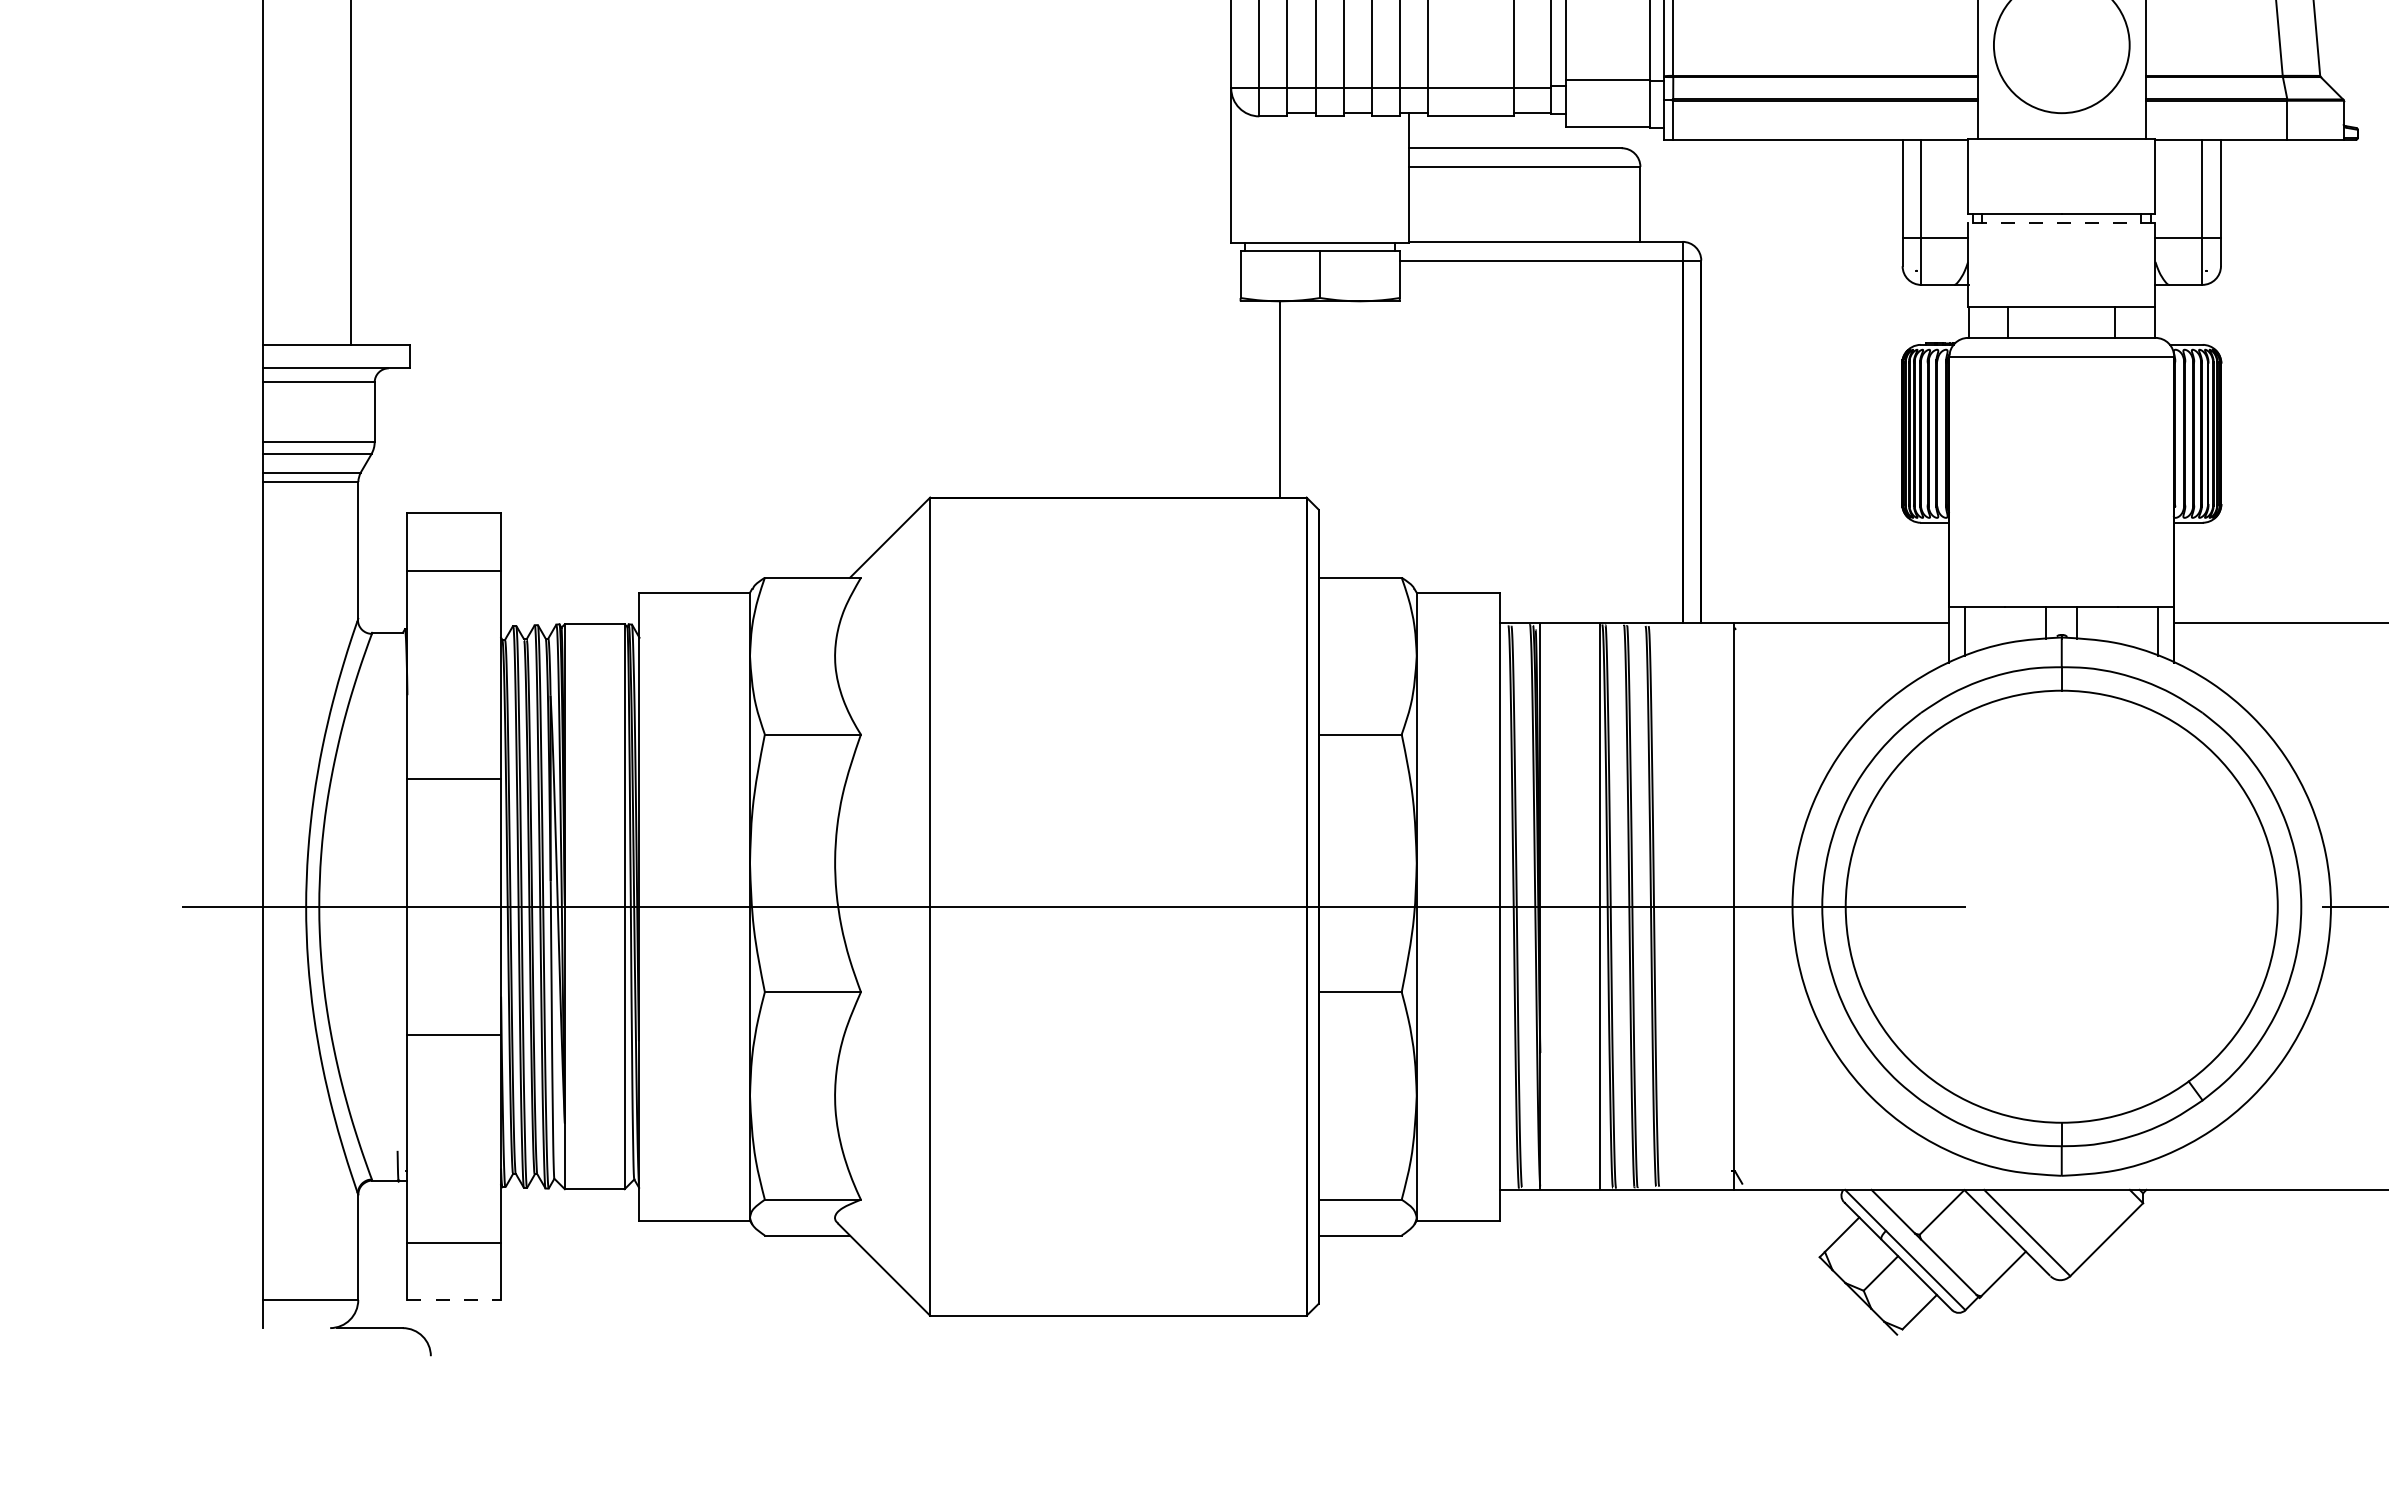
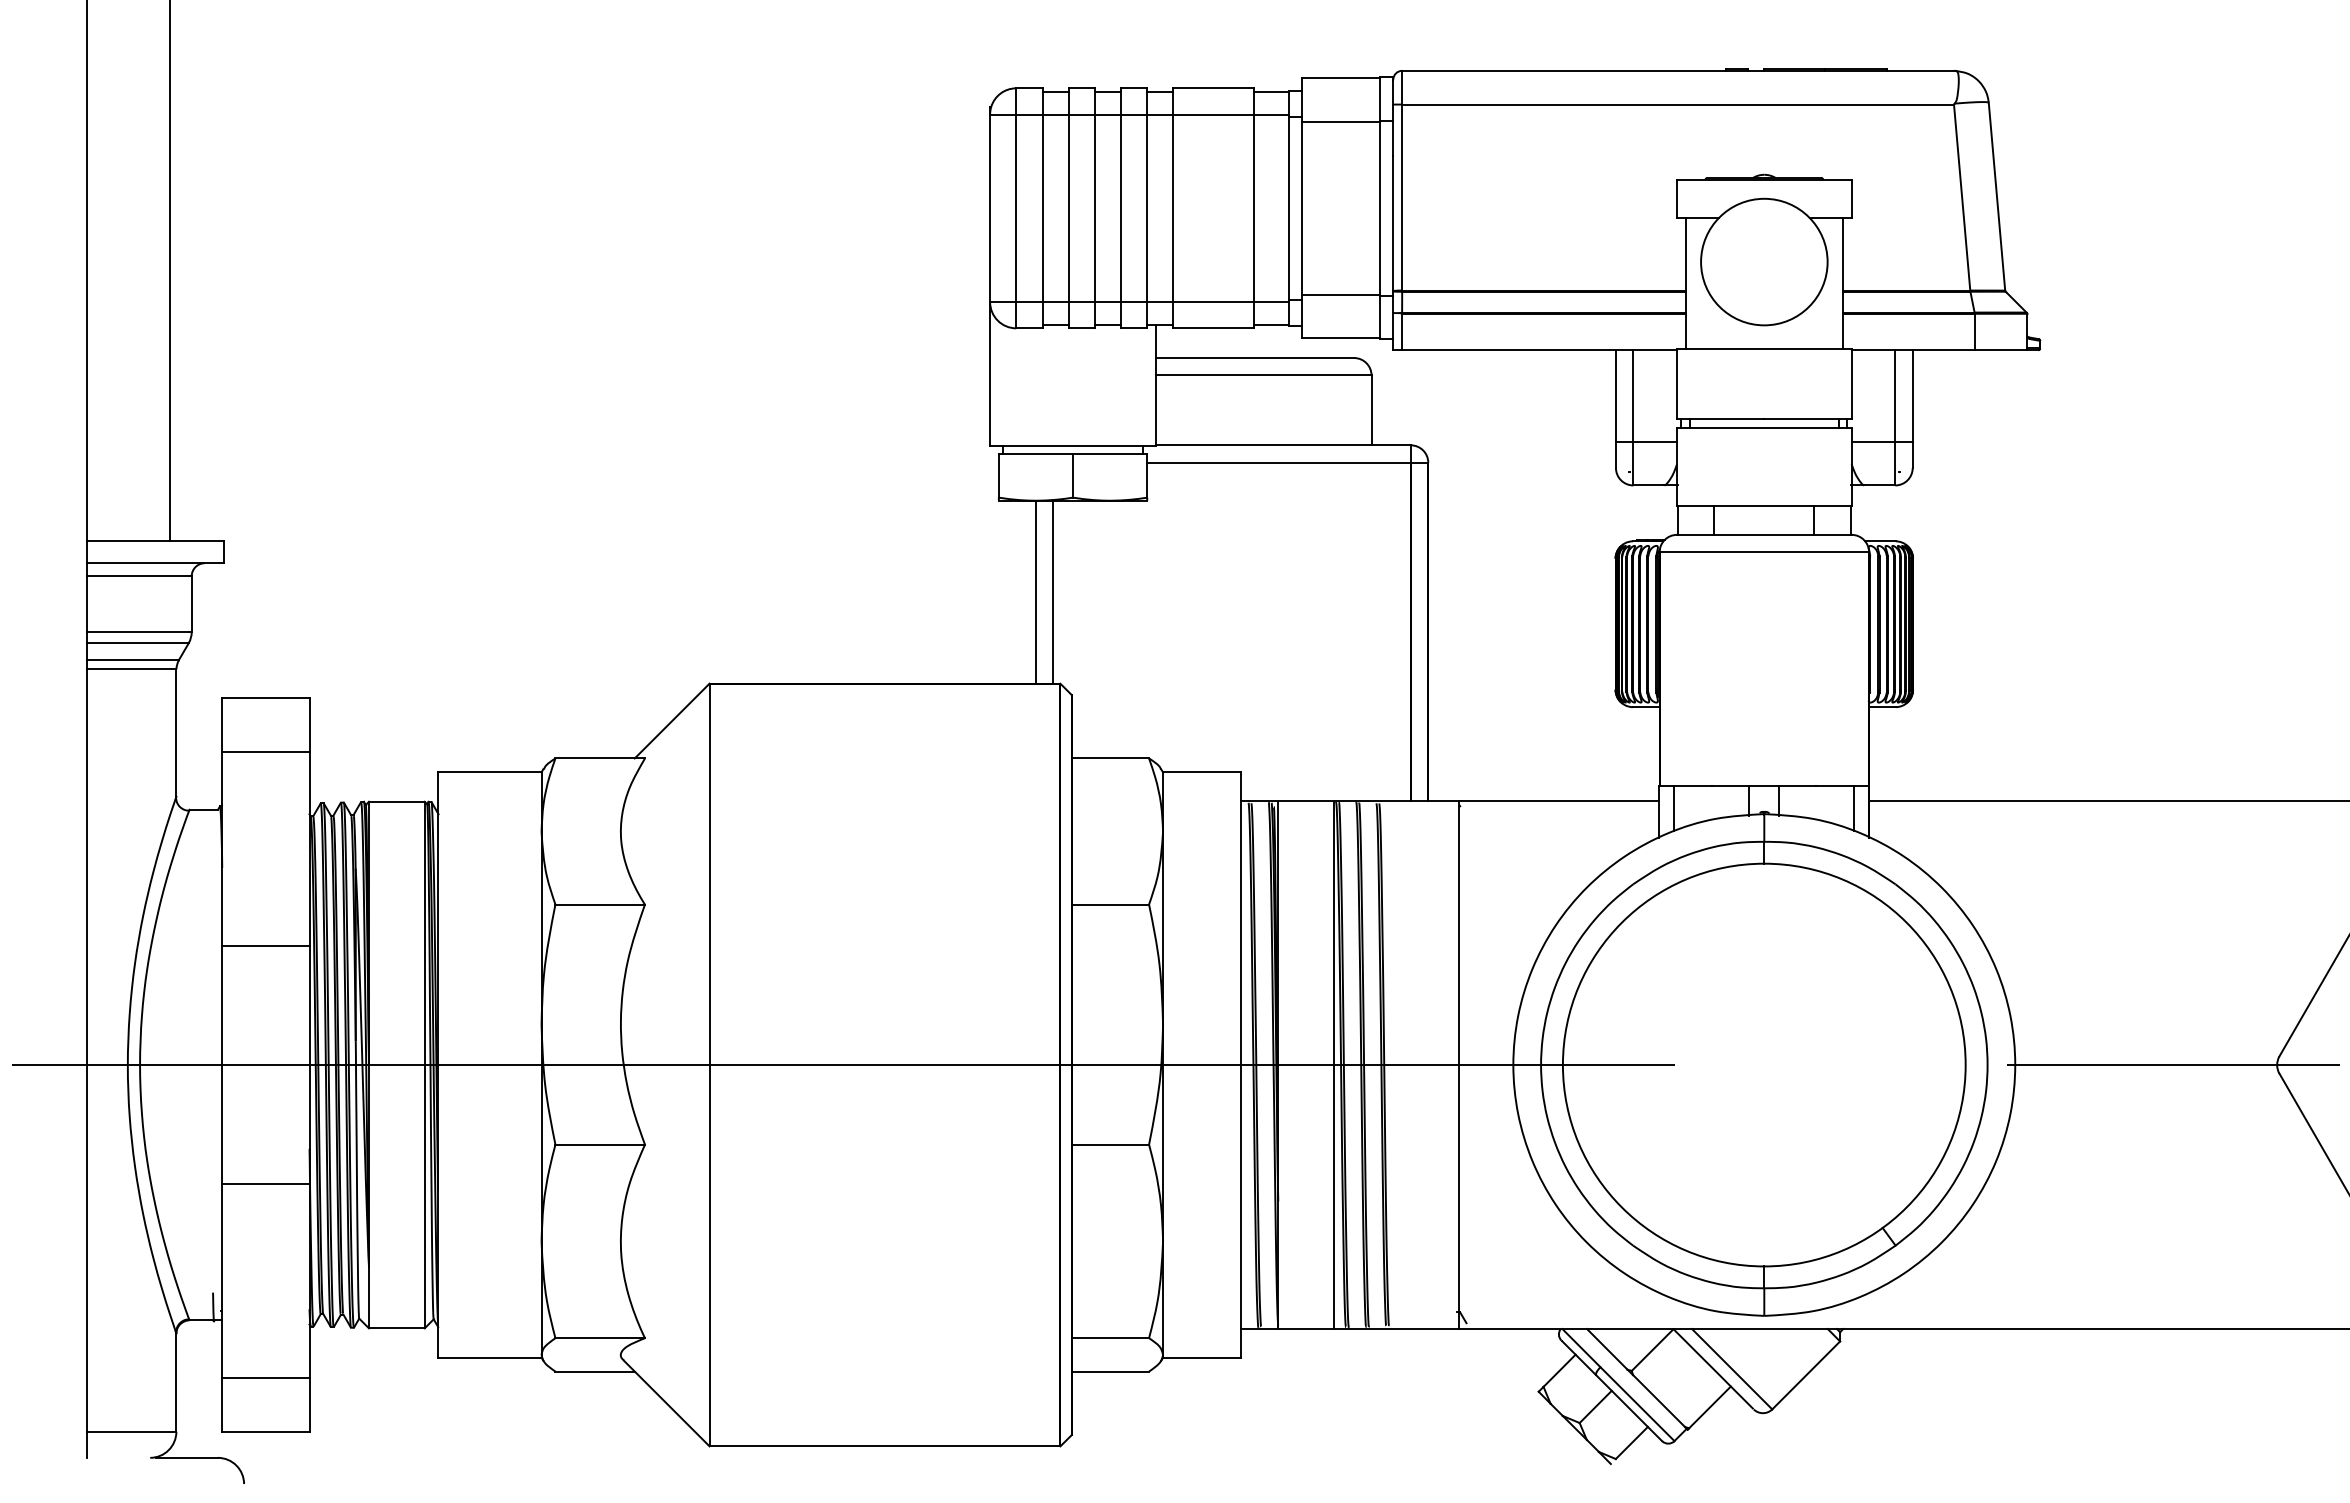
line: (2060, 222) -> (1763, 427), dashed -> solid
line: (1298, 398) -> (1052, 591), added
line: (453, 1299) -> (265, 1431), dashed -> solid

